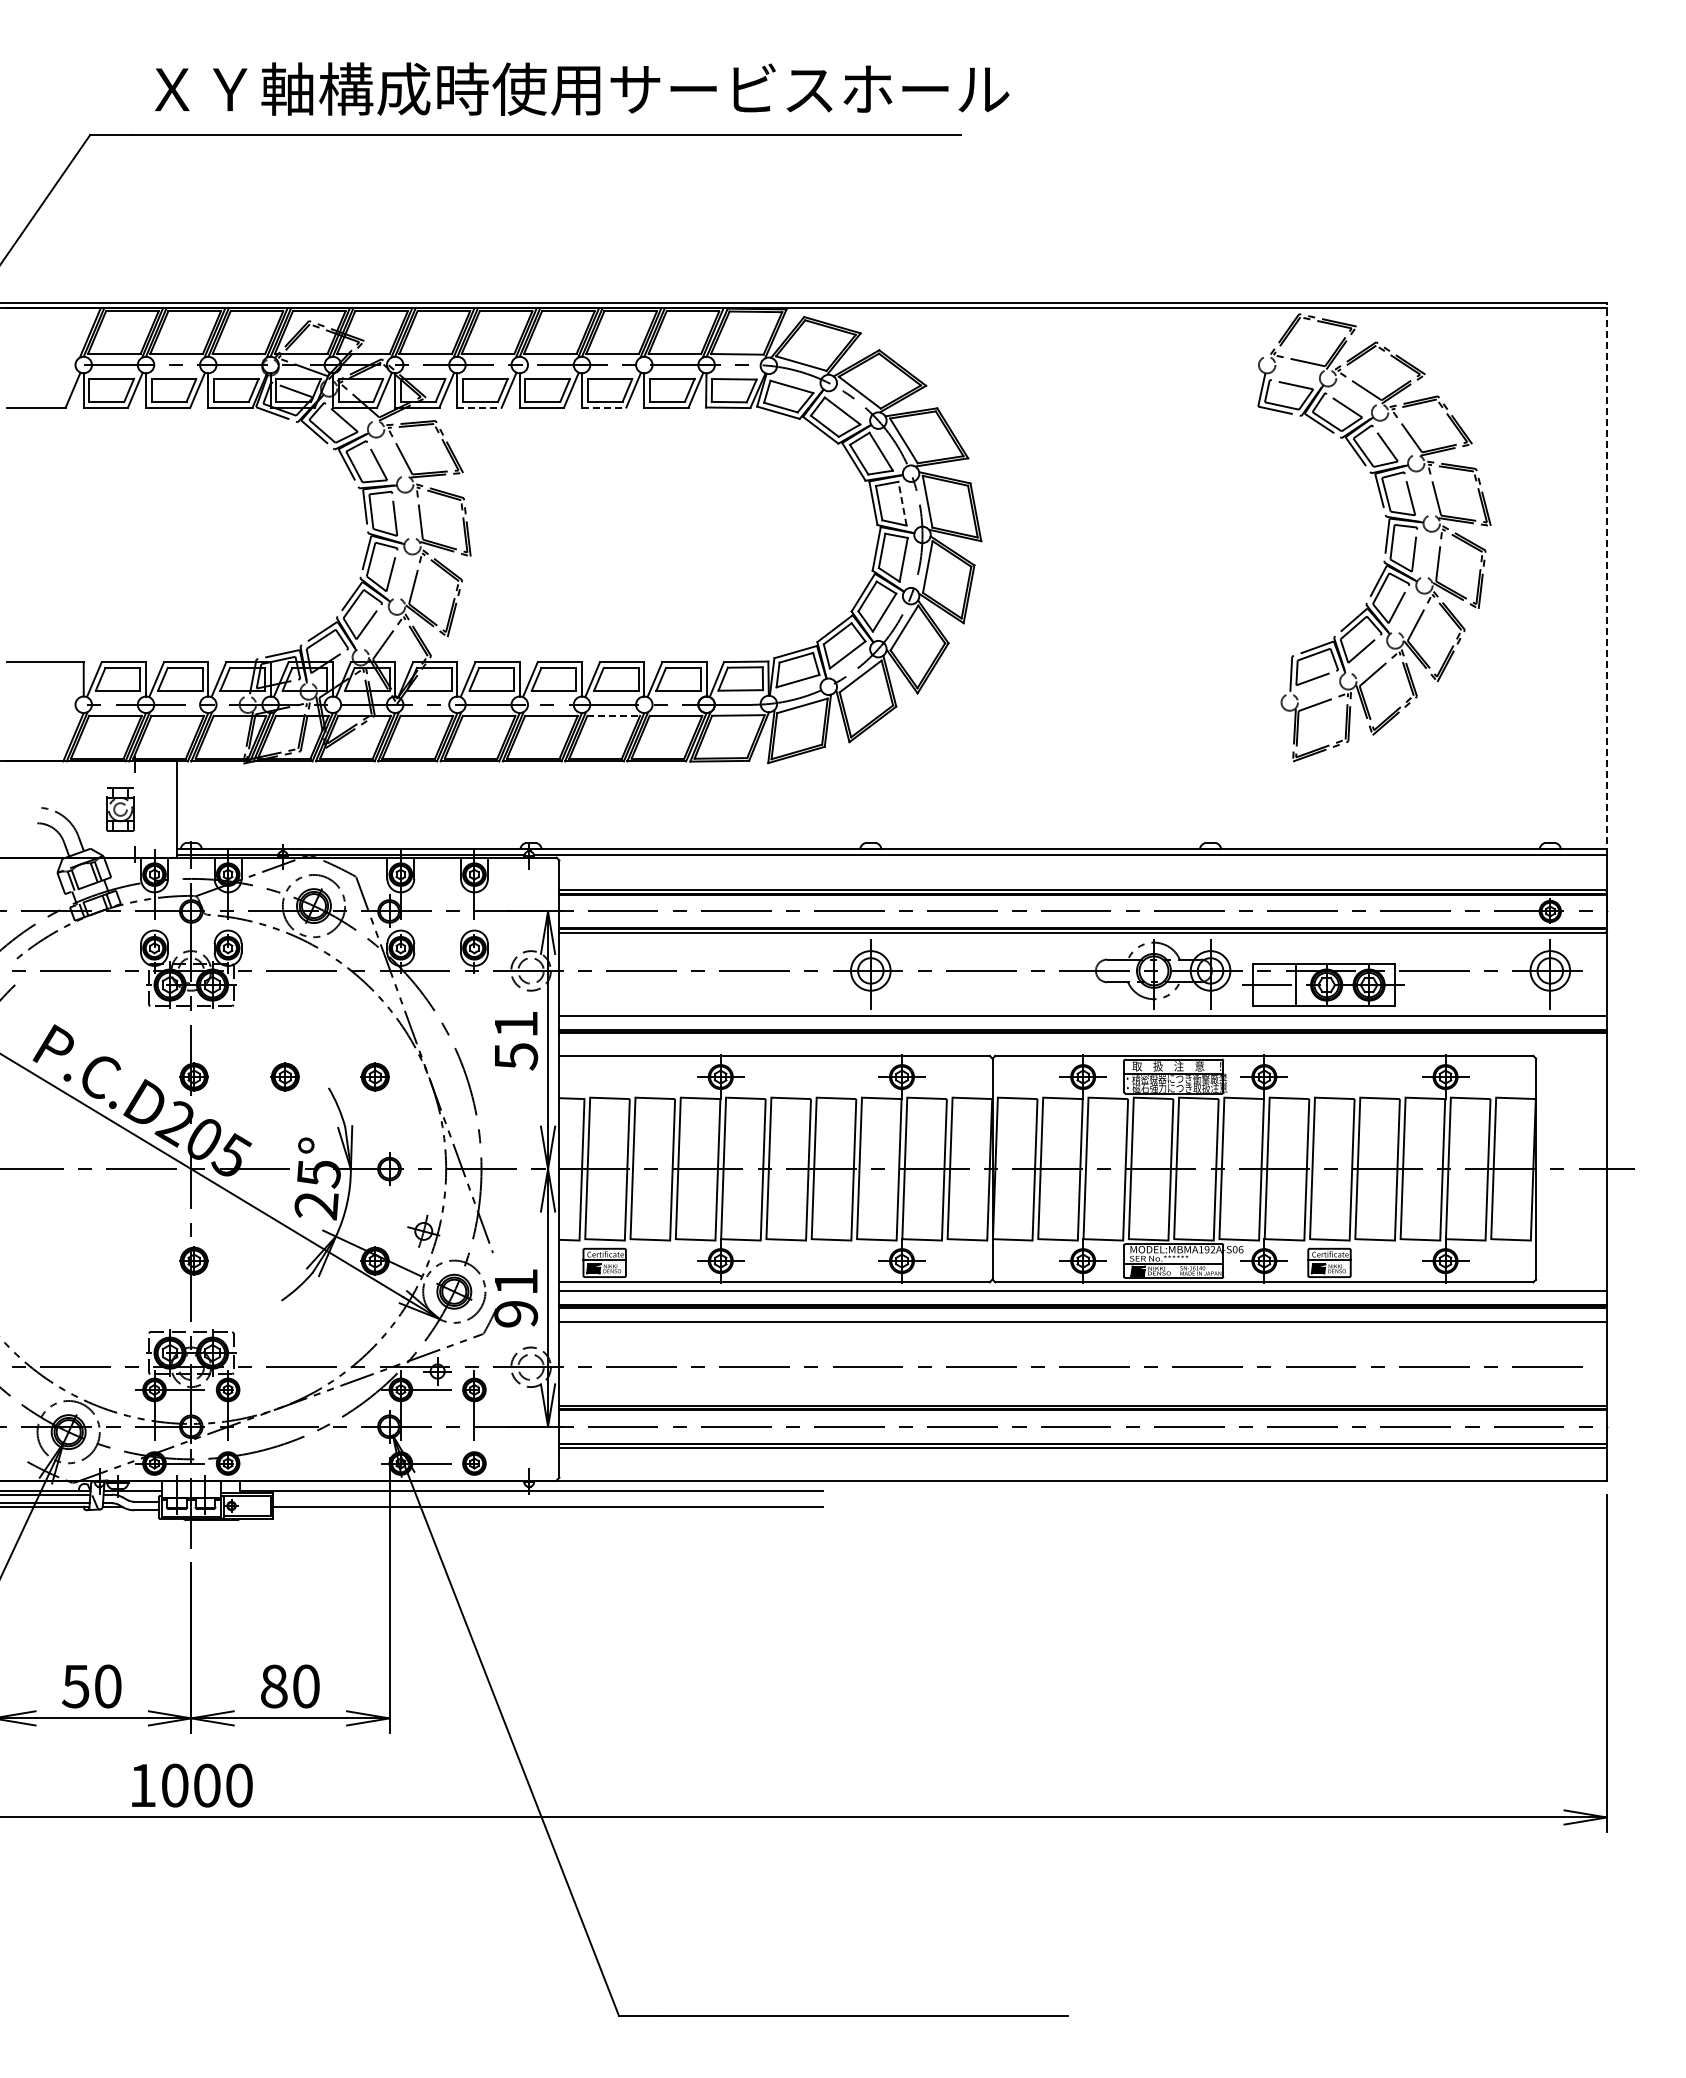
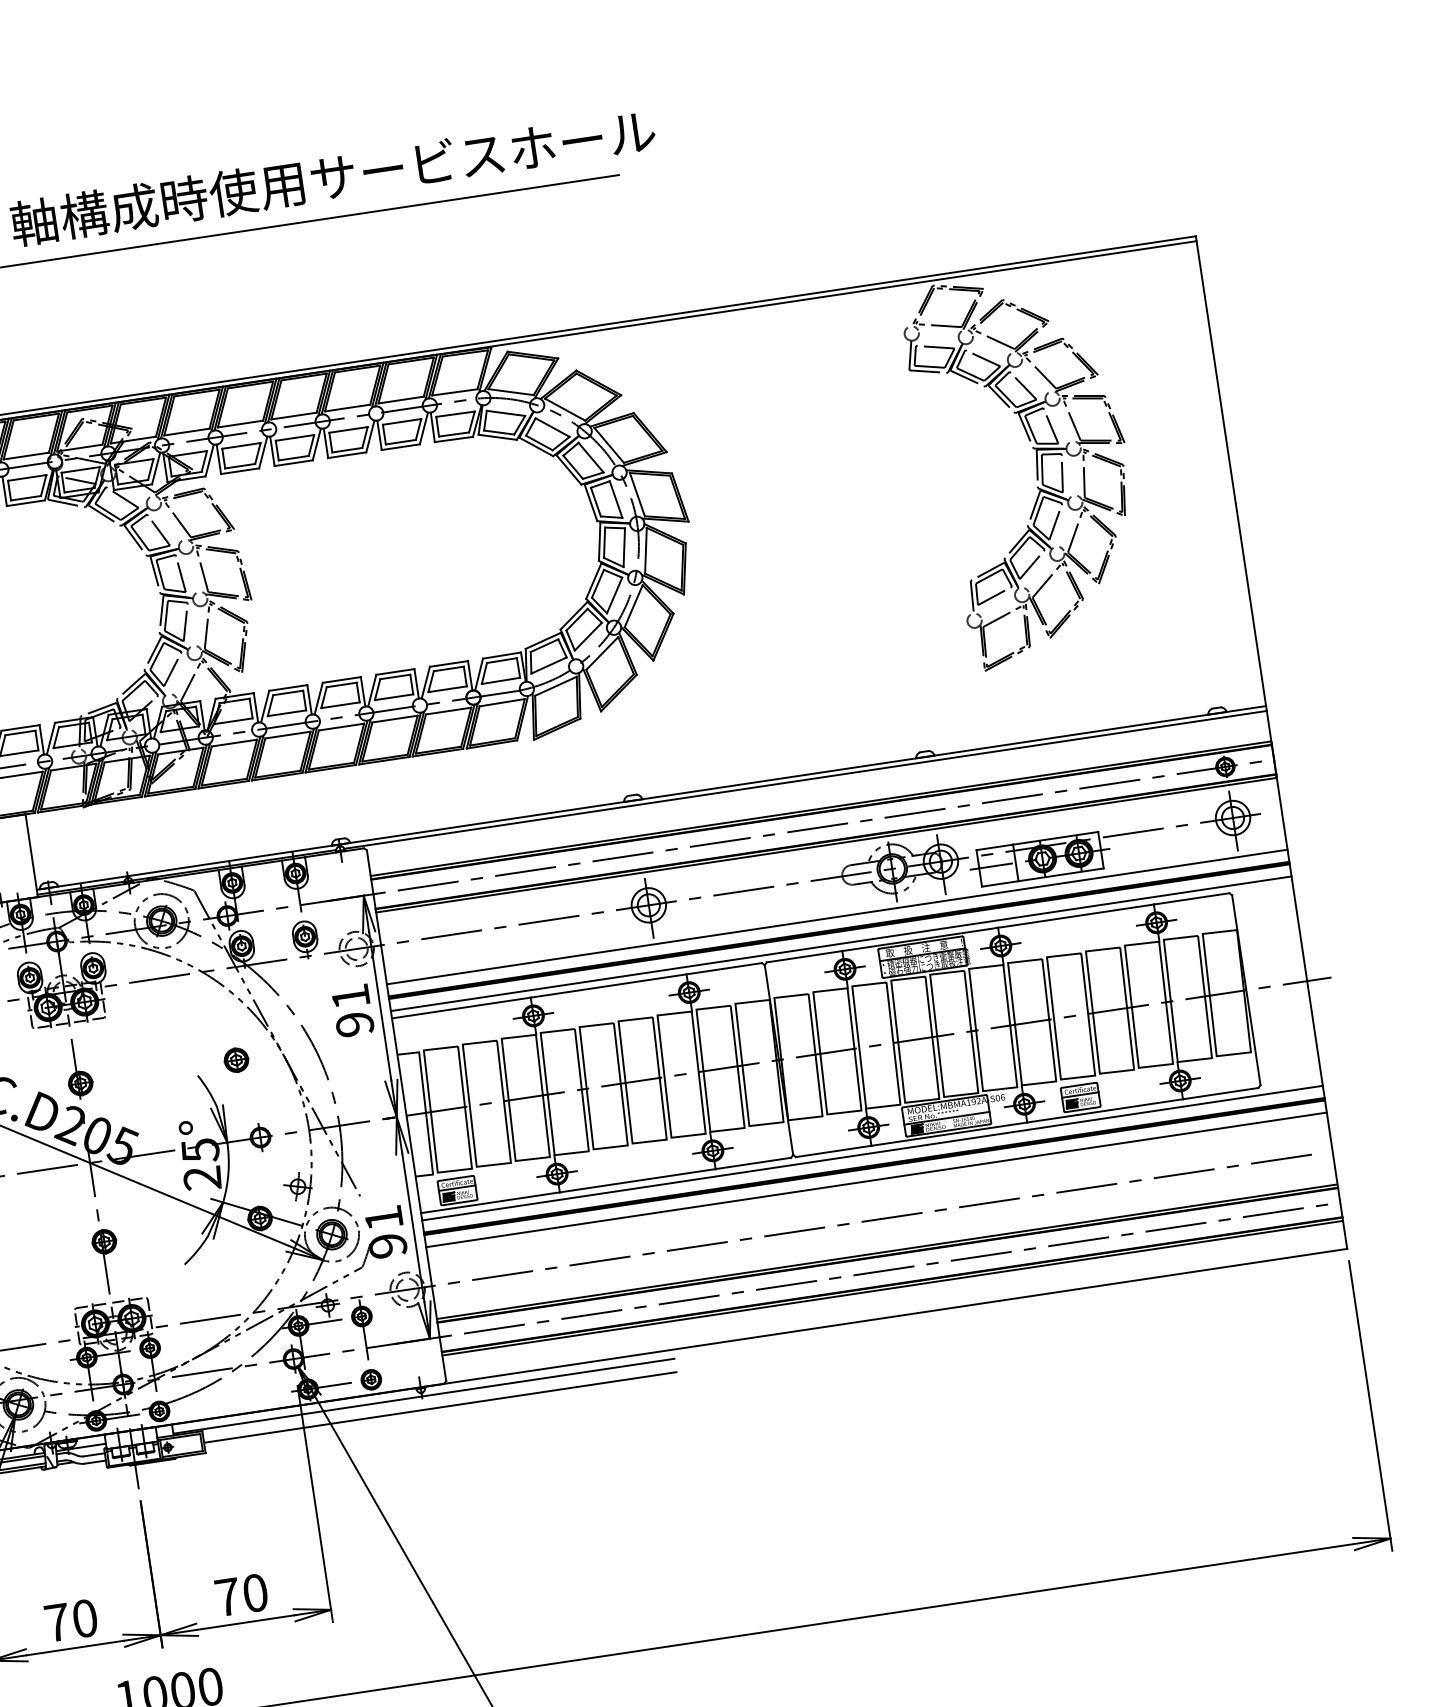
line: (480, 407) -> (240, 471), dashed -> solid
line: (604, 407) -> (347, 455), dashed -> solid
line: (902, 503) -> (616, 499), dashed -> solid
line: (1606, 578) -> (1230, 473), dashed -> solid
line: (614, 715) -> (395, 718), dashed -> solid
line: (1082, 1047) -> (840, 943), added
text: (516, 1056) -> (355, 1024), 51 -> 91
part: (284, 1076) -> (158, 1071), removed
text: (75, 1686) -> (57, 1622), 50 -> 70
text: (274, 1686) -> (228, 1597), 80 -> 70

